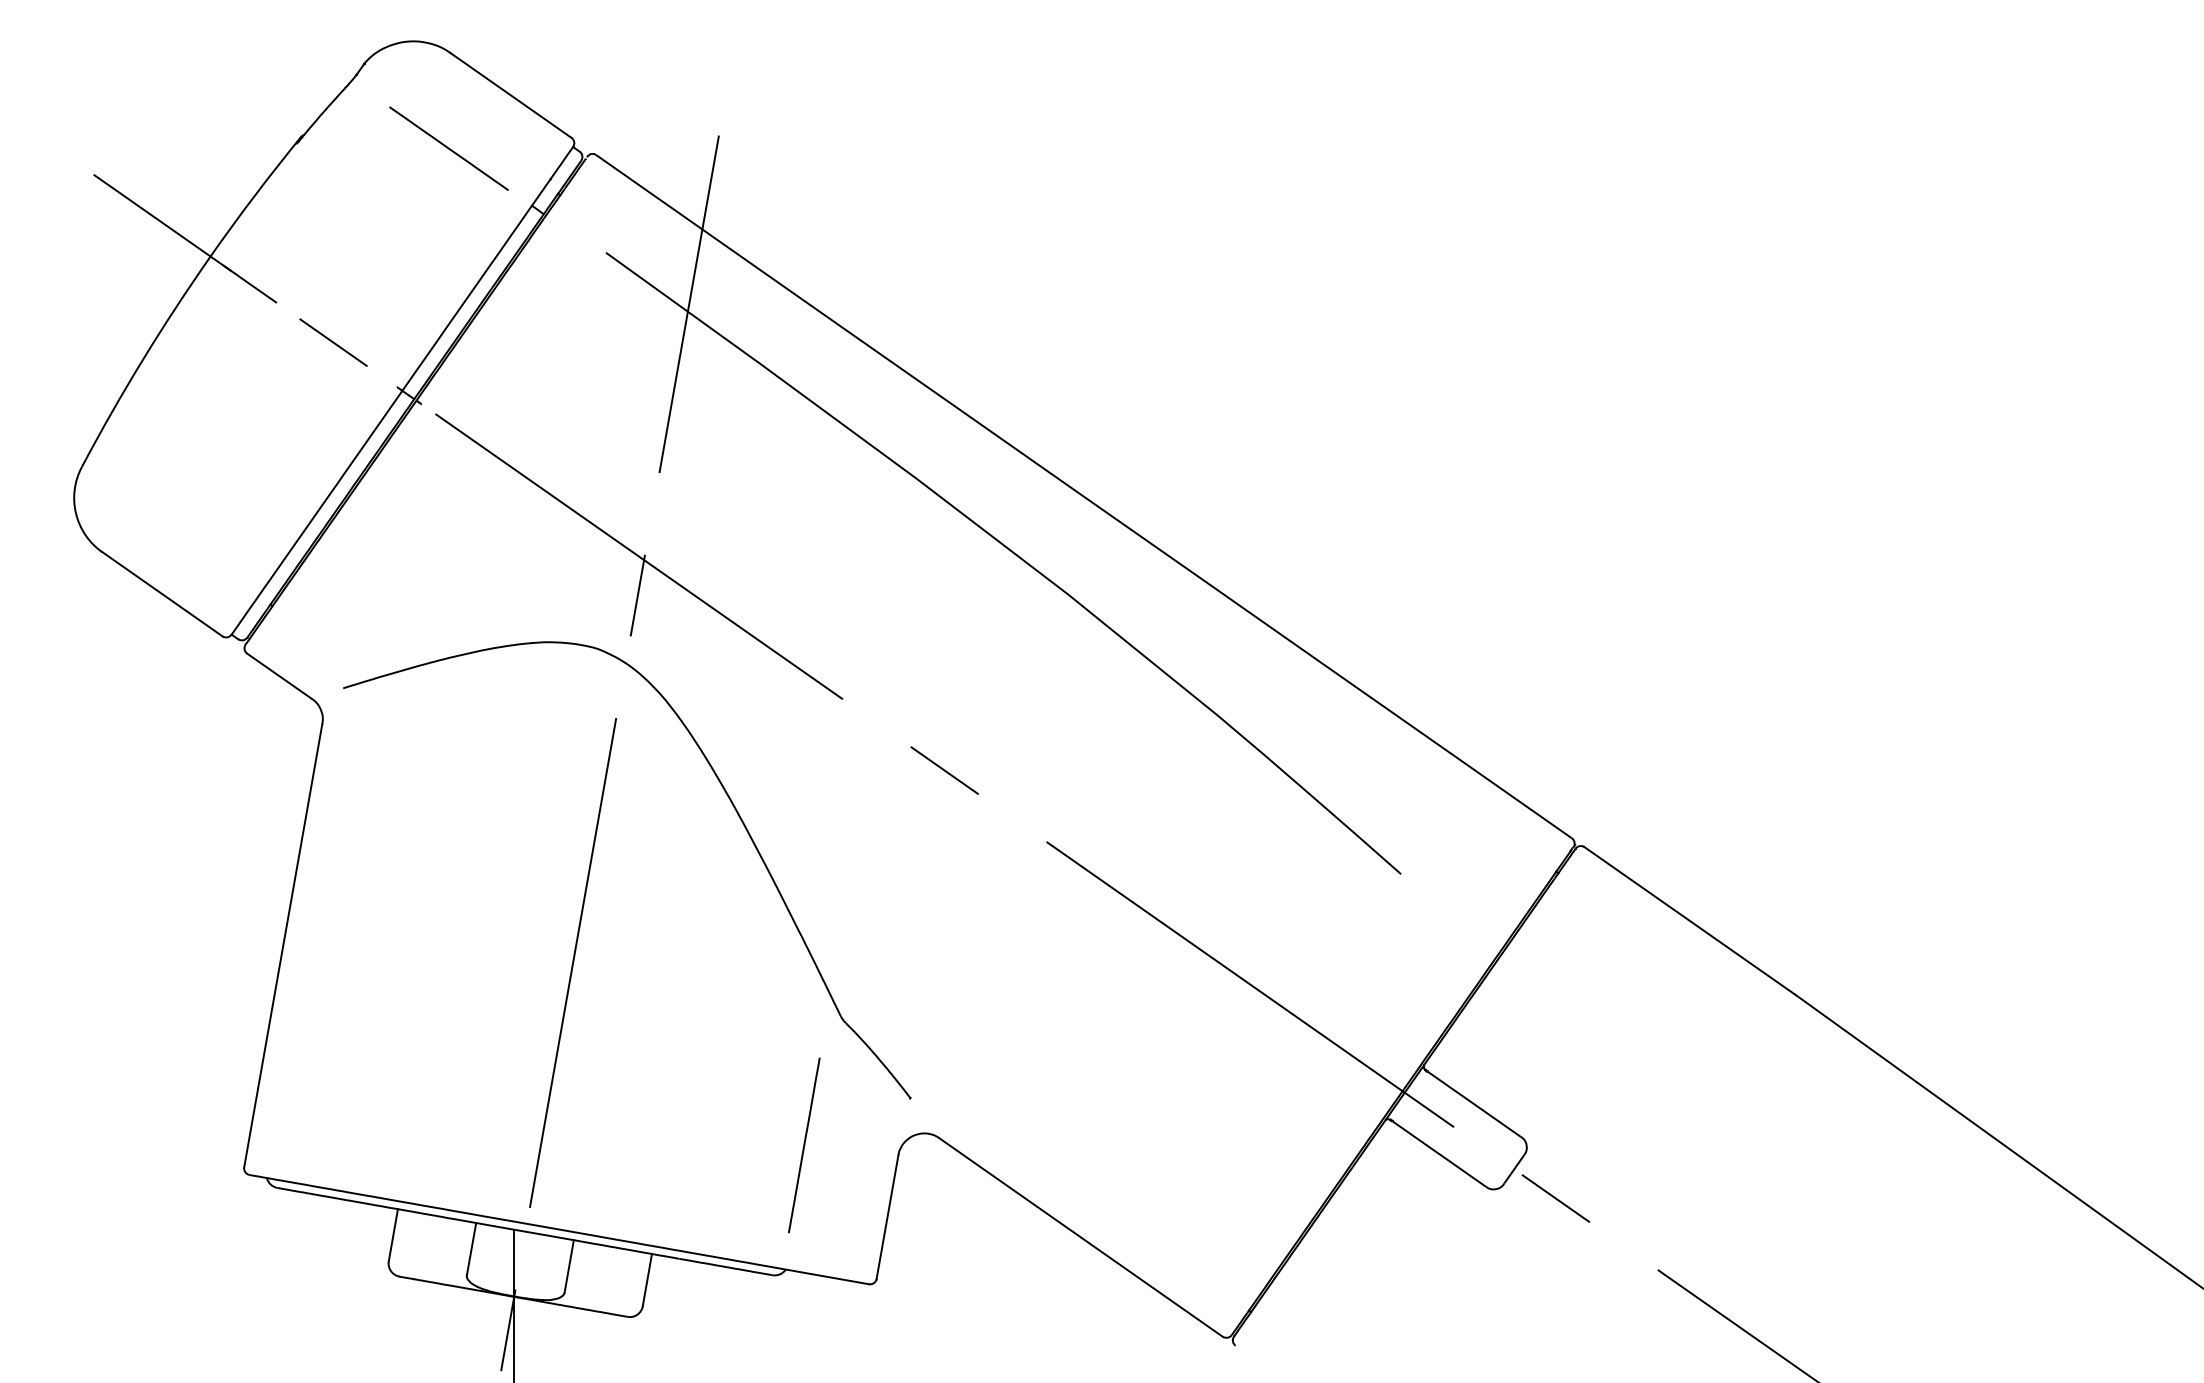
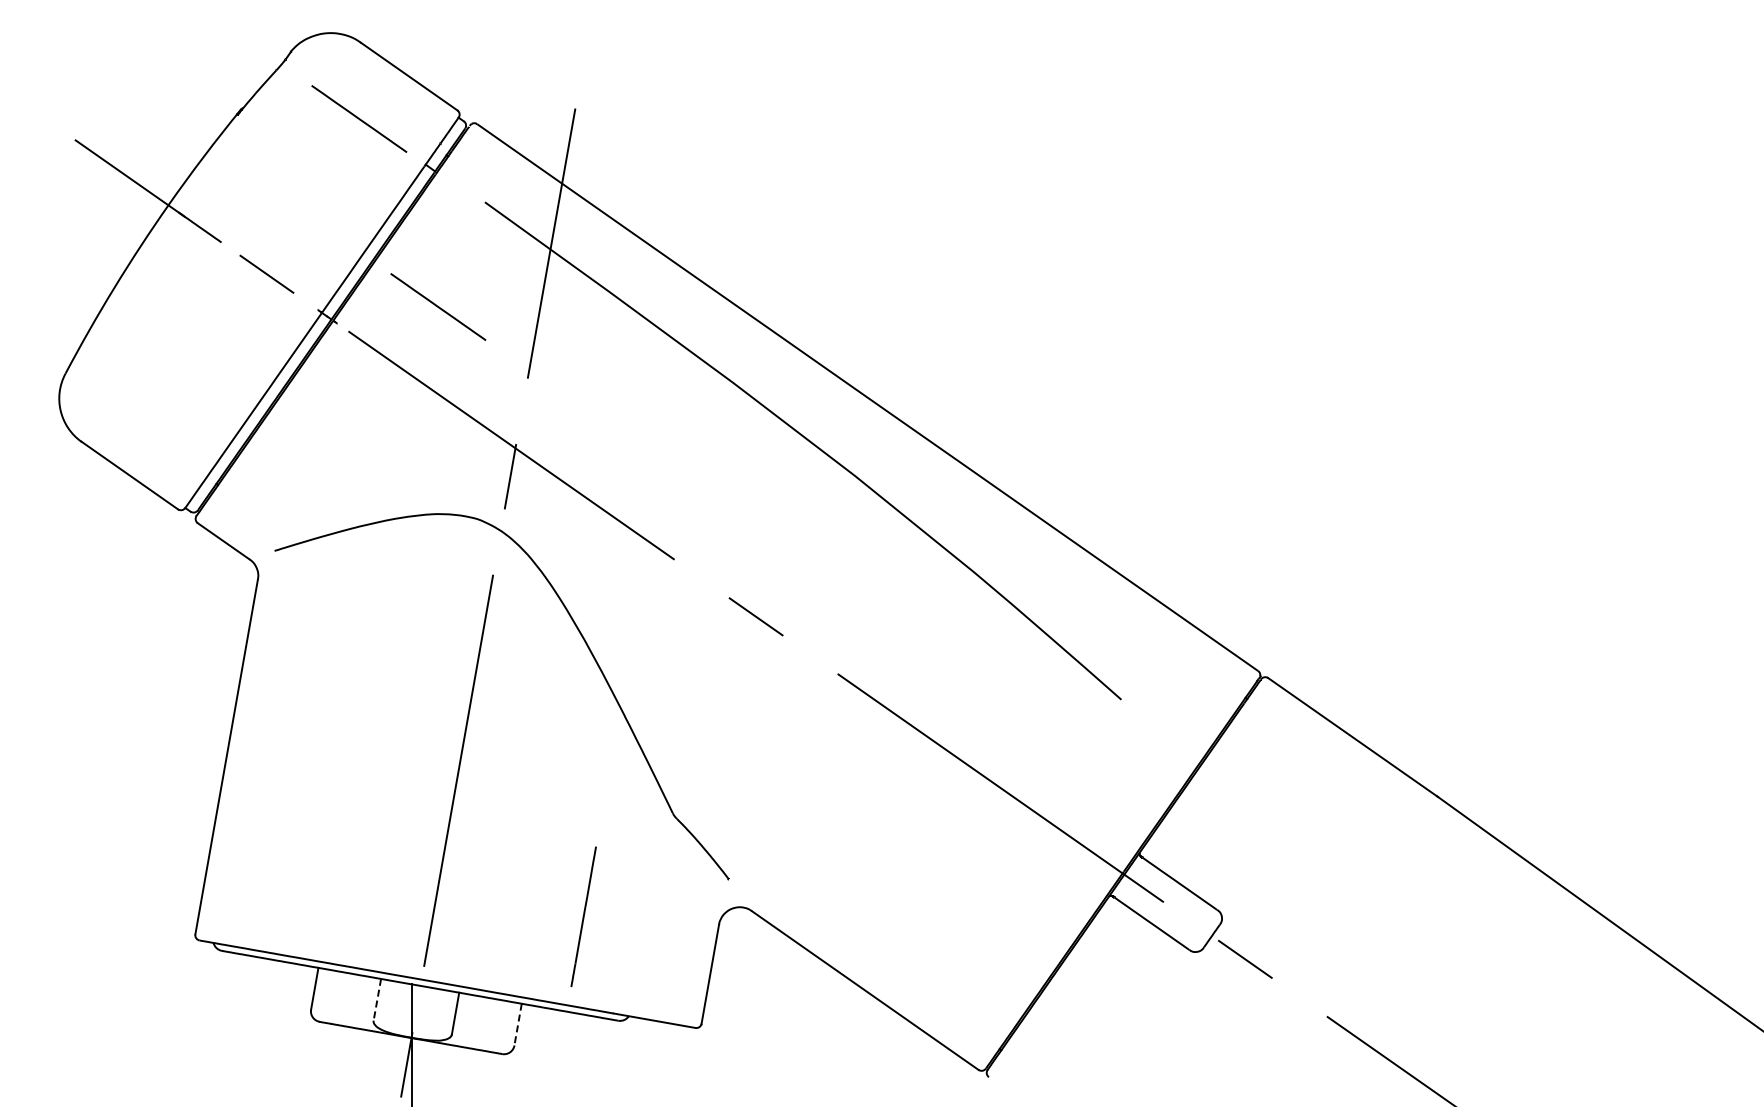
line: (547, 382) -> (438, 306), added
line: (804, 1144) -> (583, 916), moved
line: (471, 1249) -> (377, 1000), solid -> dashed
line: (647, 1281) -> (518, 1025), solid -> dashed

